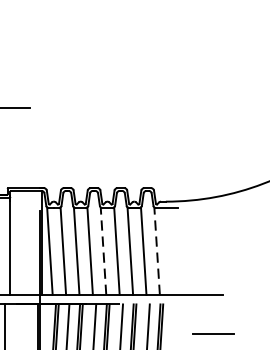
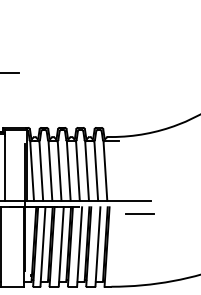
line: (103, 250) -> (68, 170), dashed -> solid
line: (157, 250) -> (105, 170), dashed -> solid
line: (212, 333) -> (139, 213), moved

